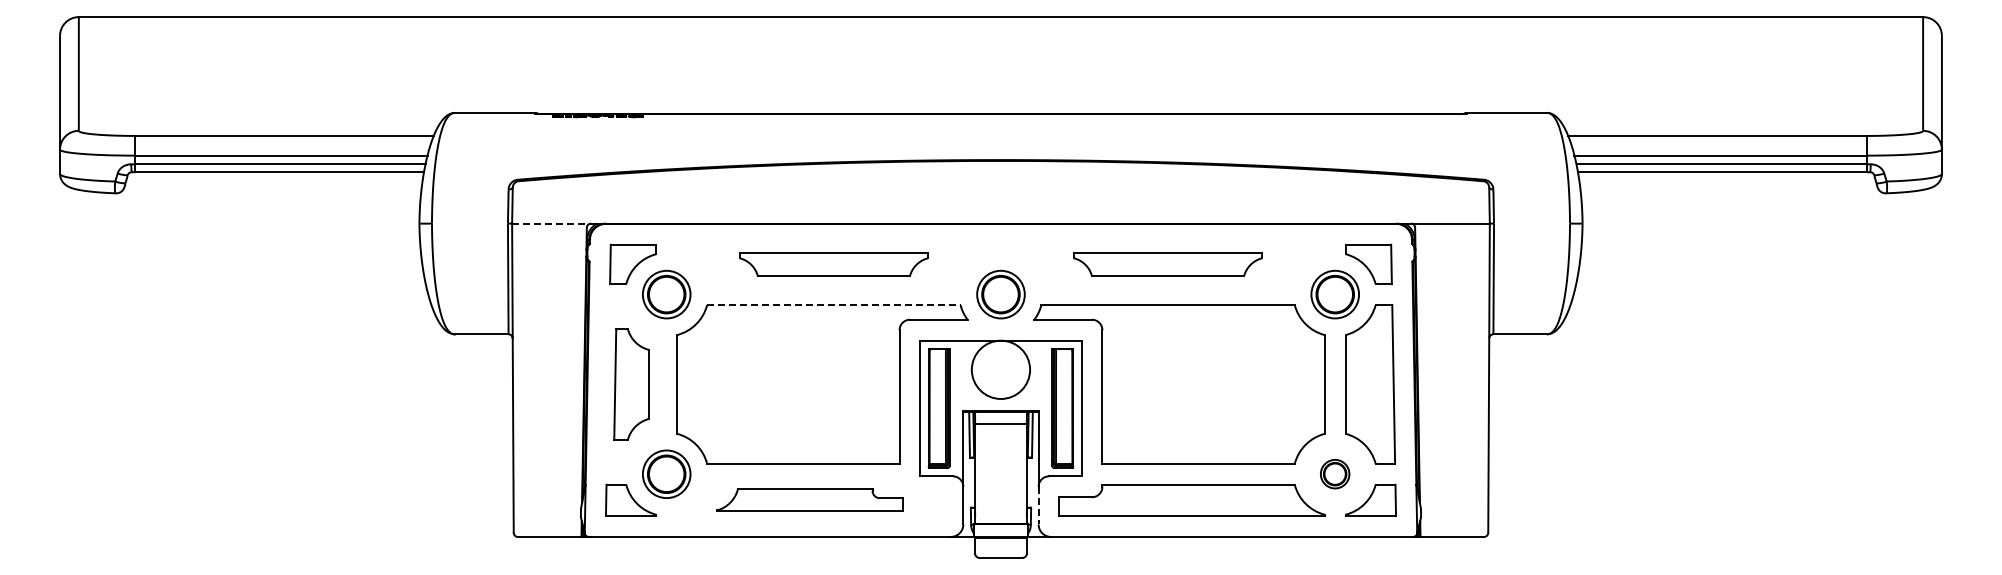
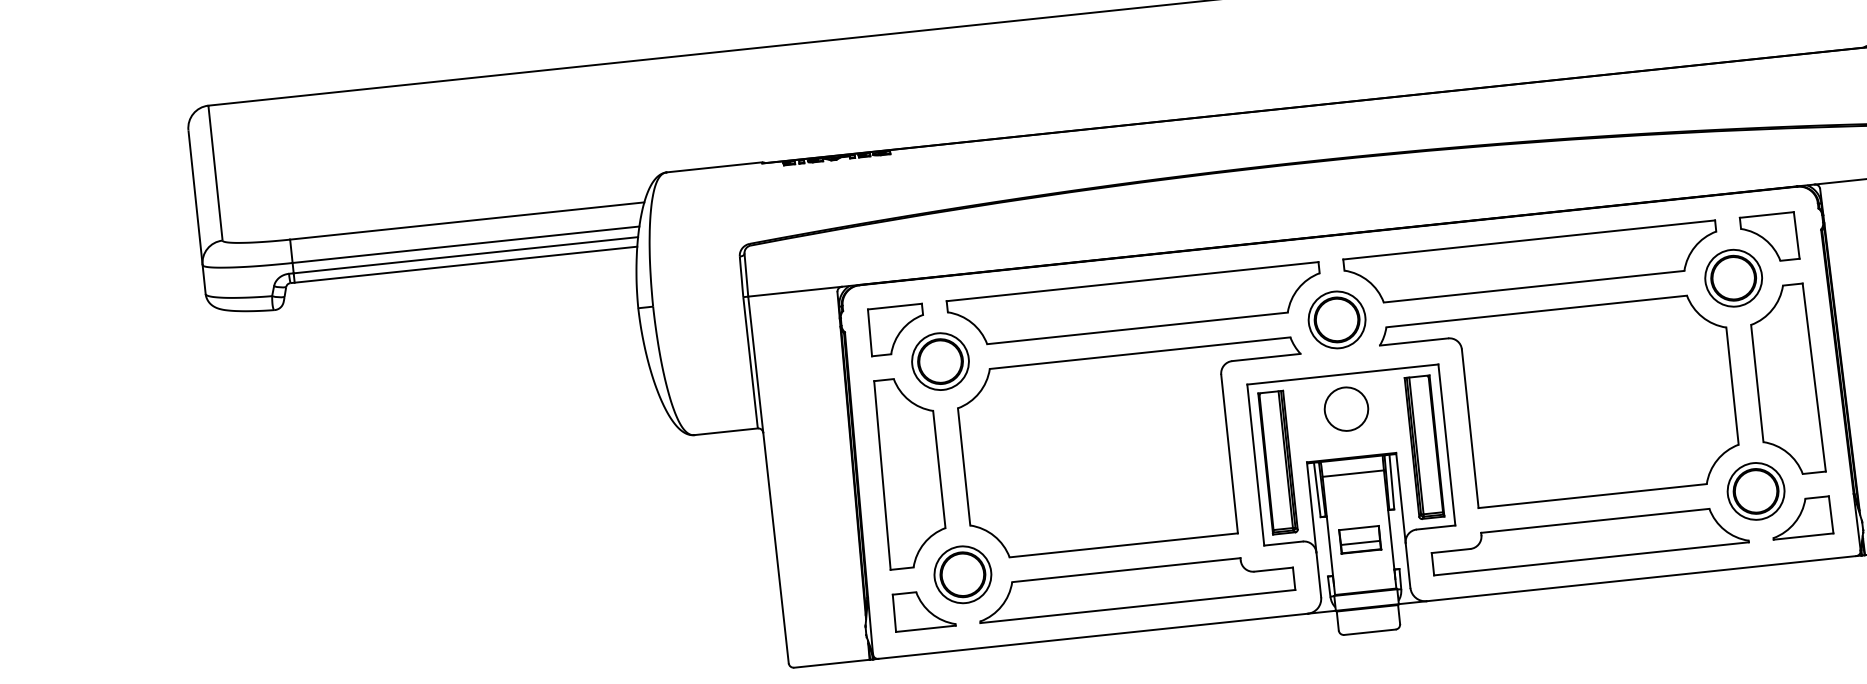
line: (552, 223) -> (796, 291), dashed -> solid
part: (833, 264) -> (1134, 305), size x1.67
part: (1167, 264) -> (1530, 263), size x1.67
line: (833, 305) -> (1139, 353), dashed -> solid
circle: (1000, 369) -> (1345, 408), size x0.62
part: (631, 384) -> (909, 472), size x1.43
part: (1334, 473) -> (1755, 490), size x1.67
part: (1000, 479) -> (1359, 539), added
part: (809, 500) -> (1135, 588), size x1.43
line: (1038, 505) -> (1407, 565), dashed -> solid

